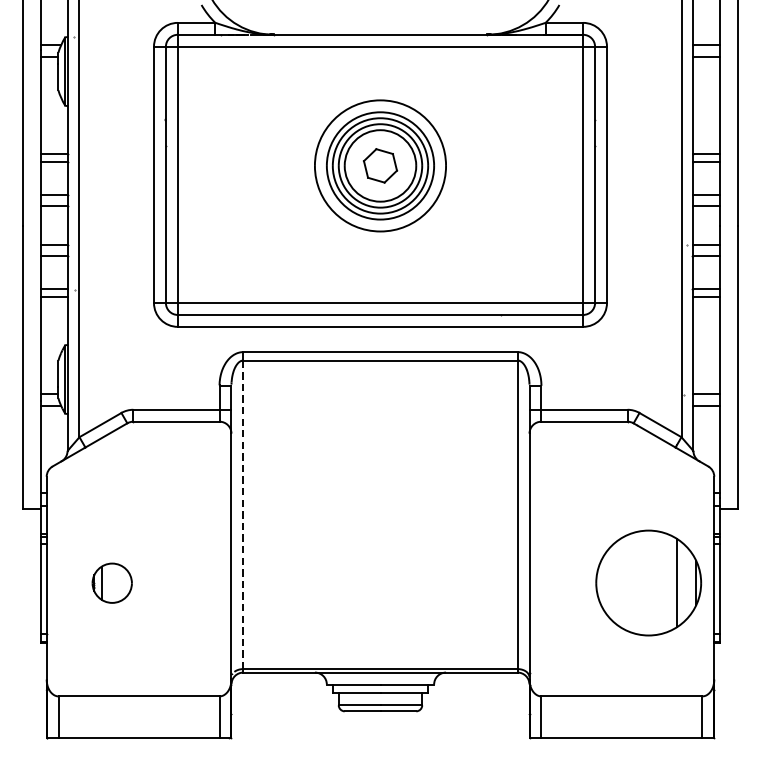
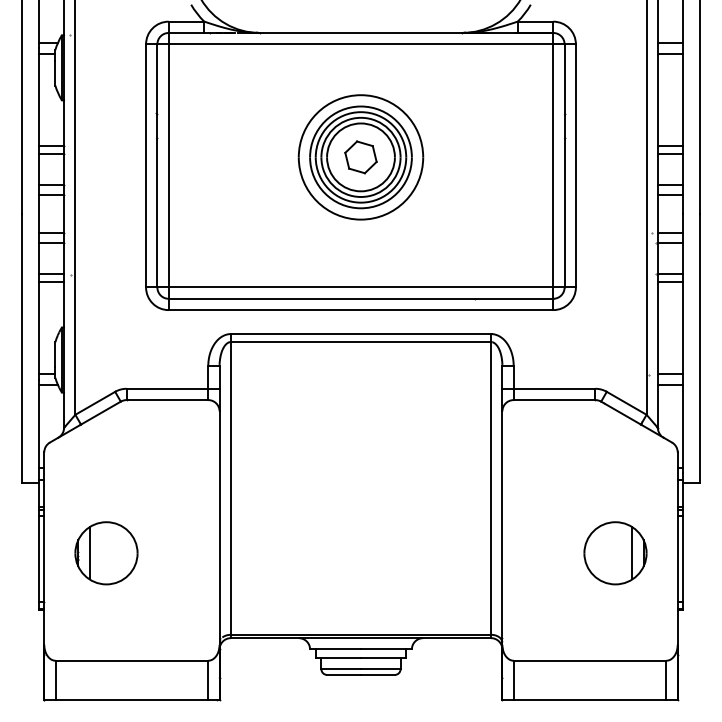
line: (242, 514) -> (230, 488), dashed -> solid
part: (112, 583) -> (106, 553), size x1.67
part: (648, 583) -> (615, 553), size x0.62

